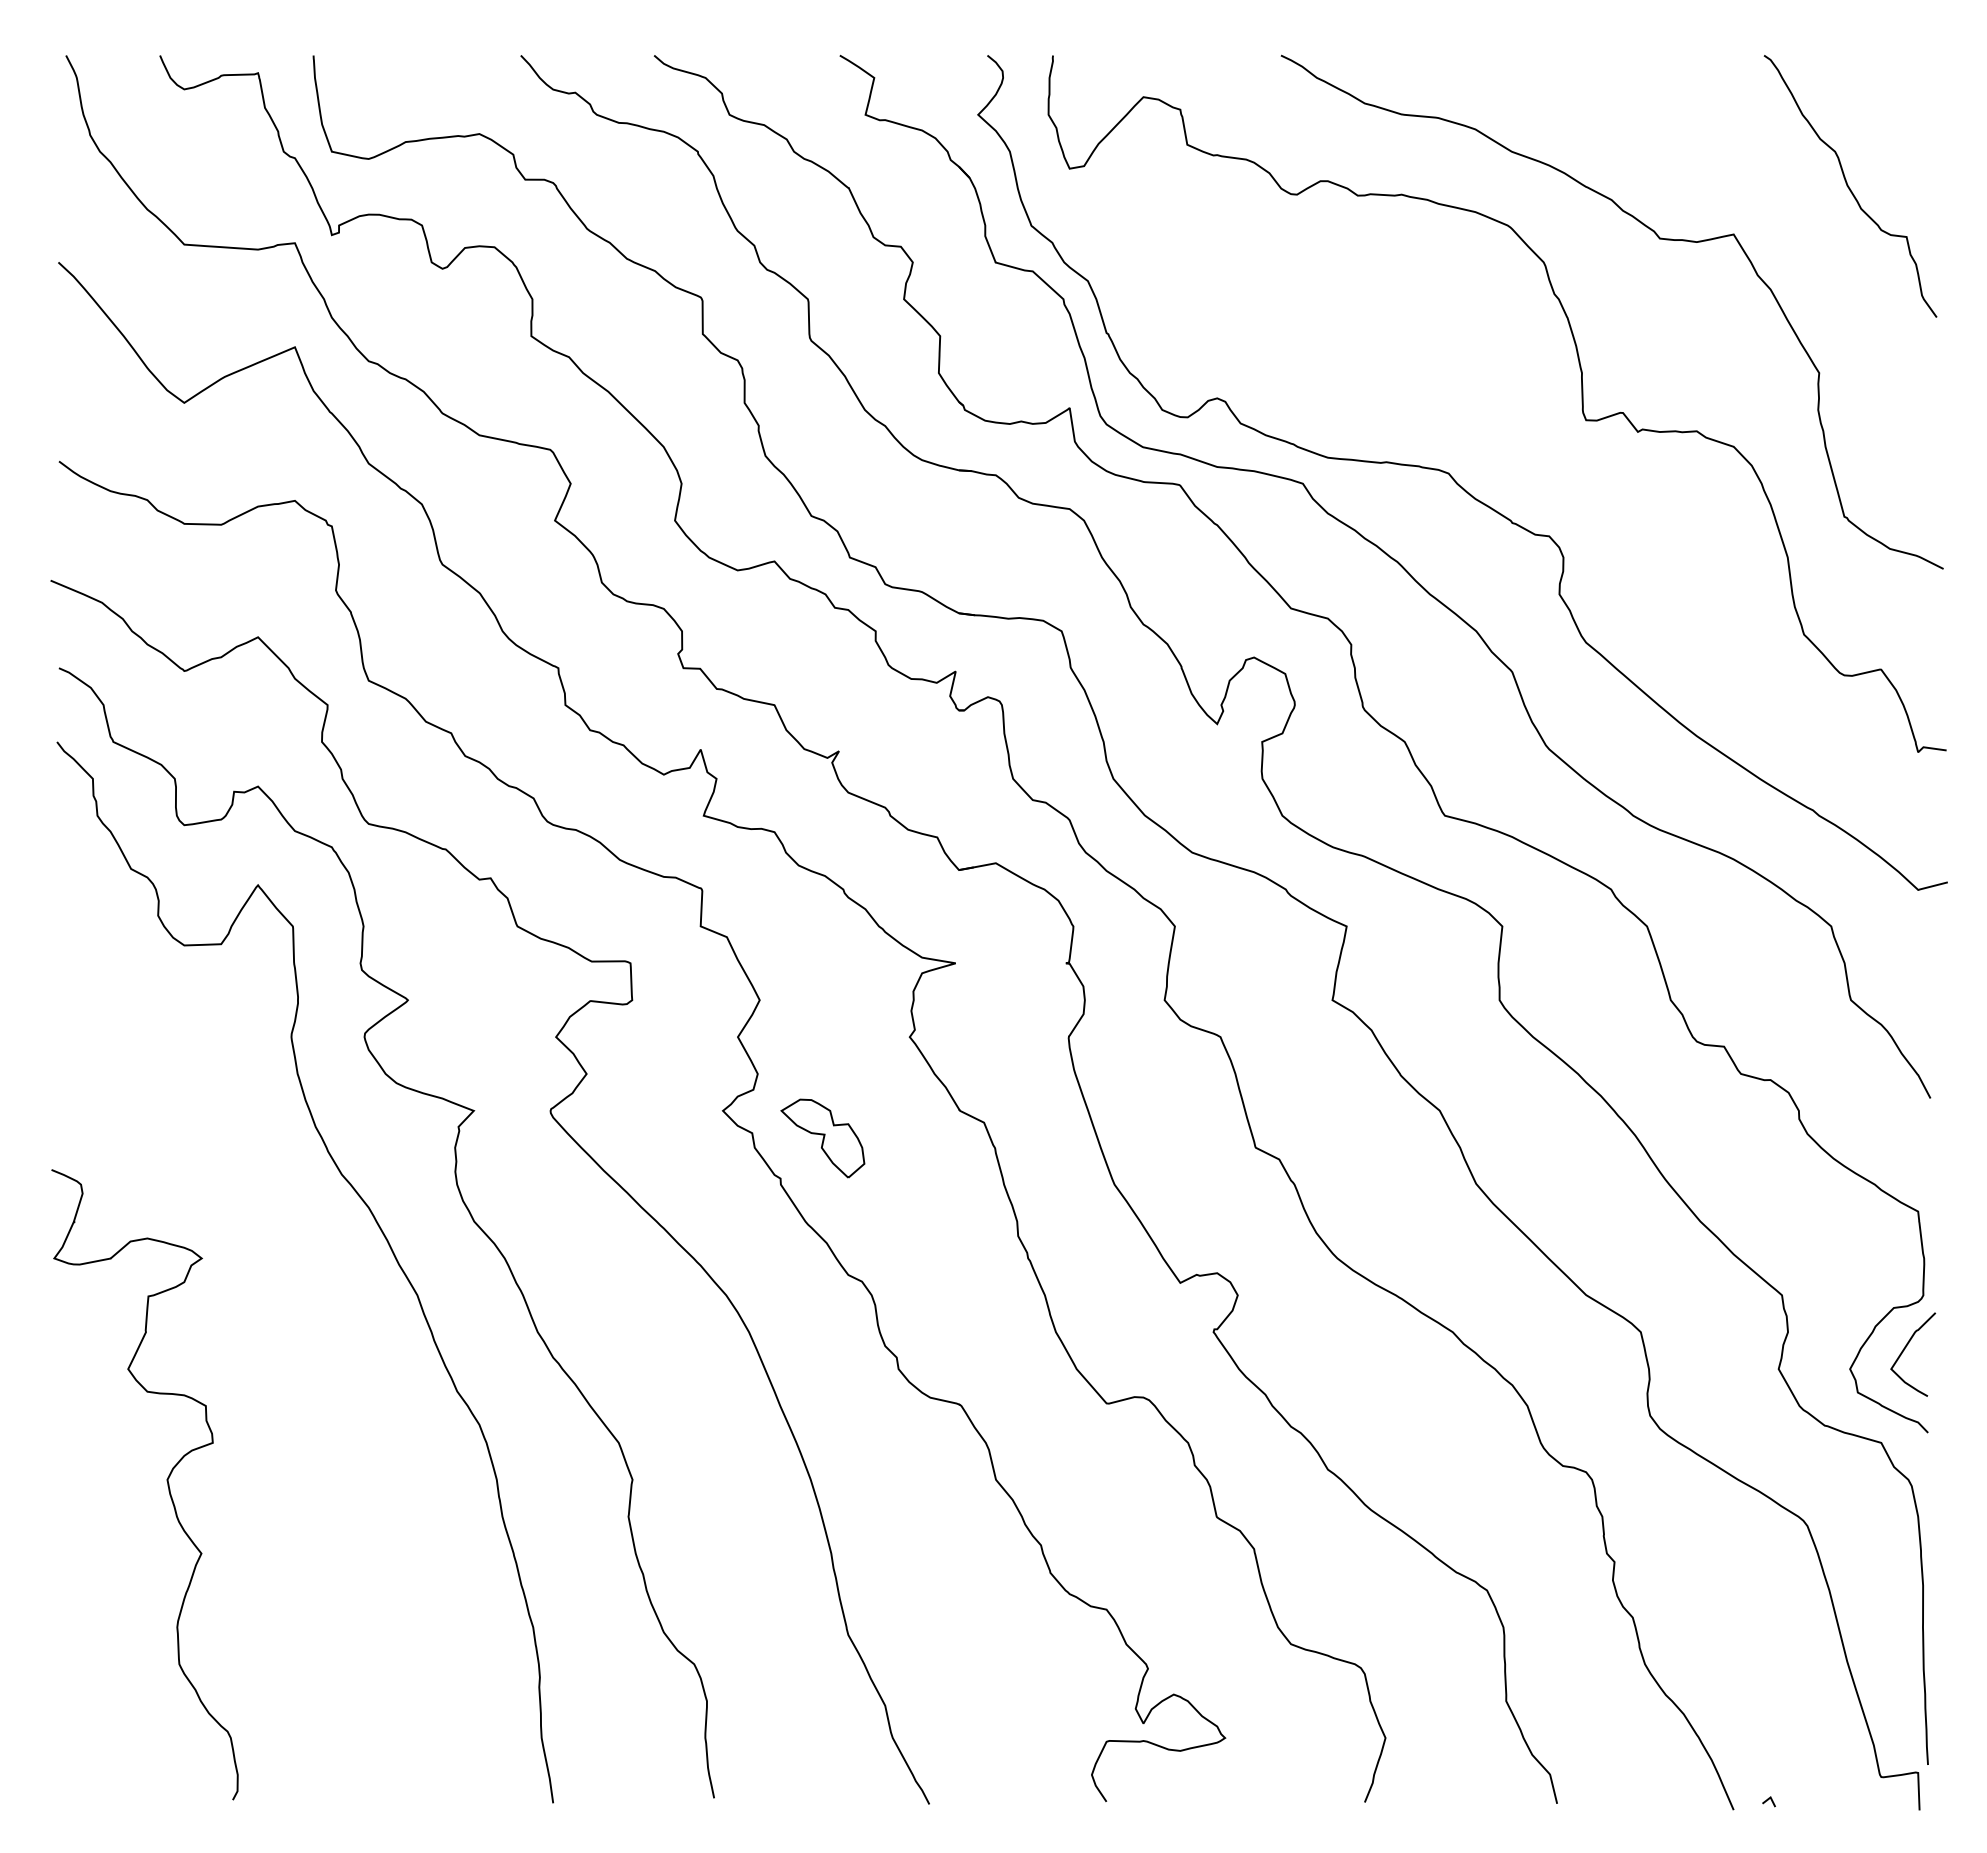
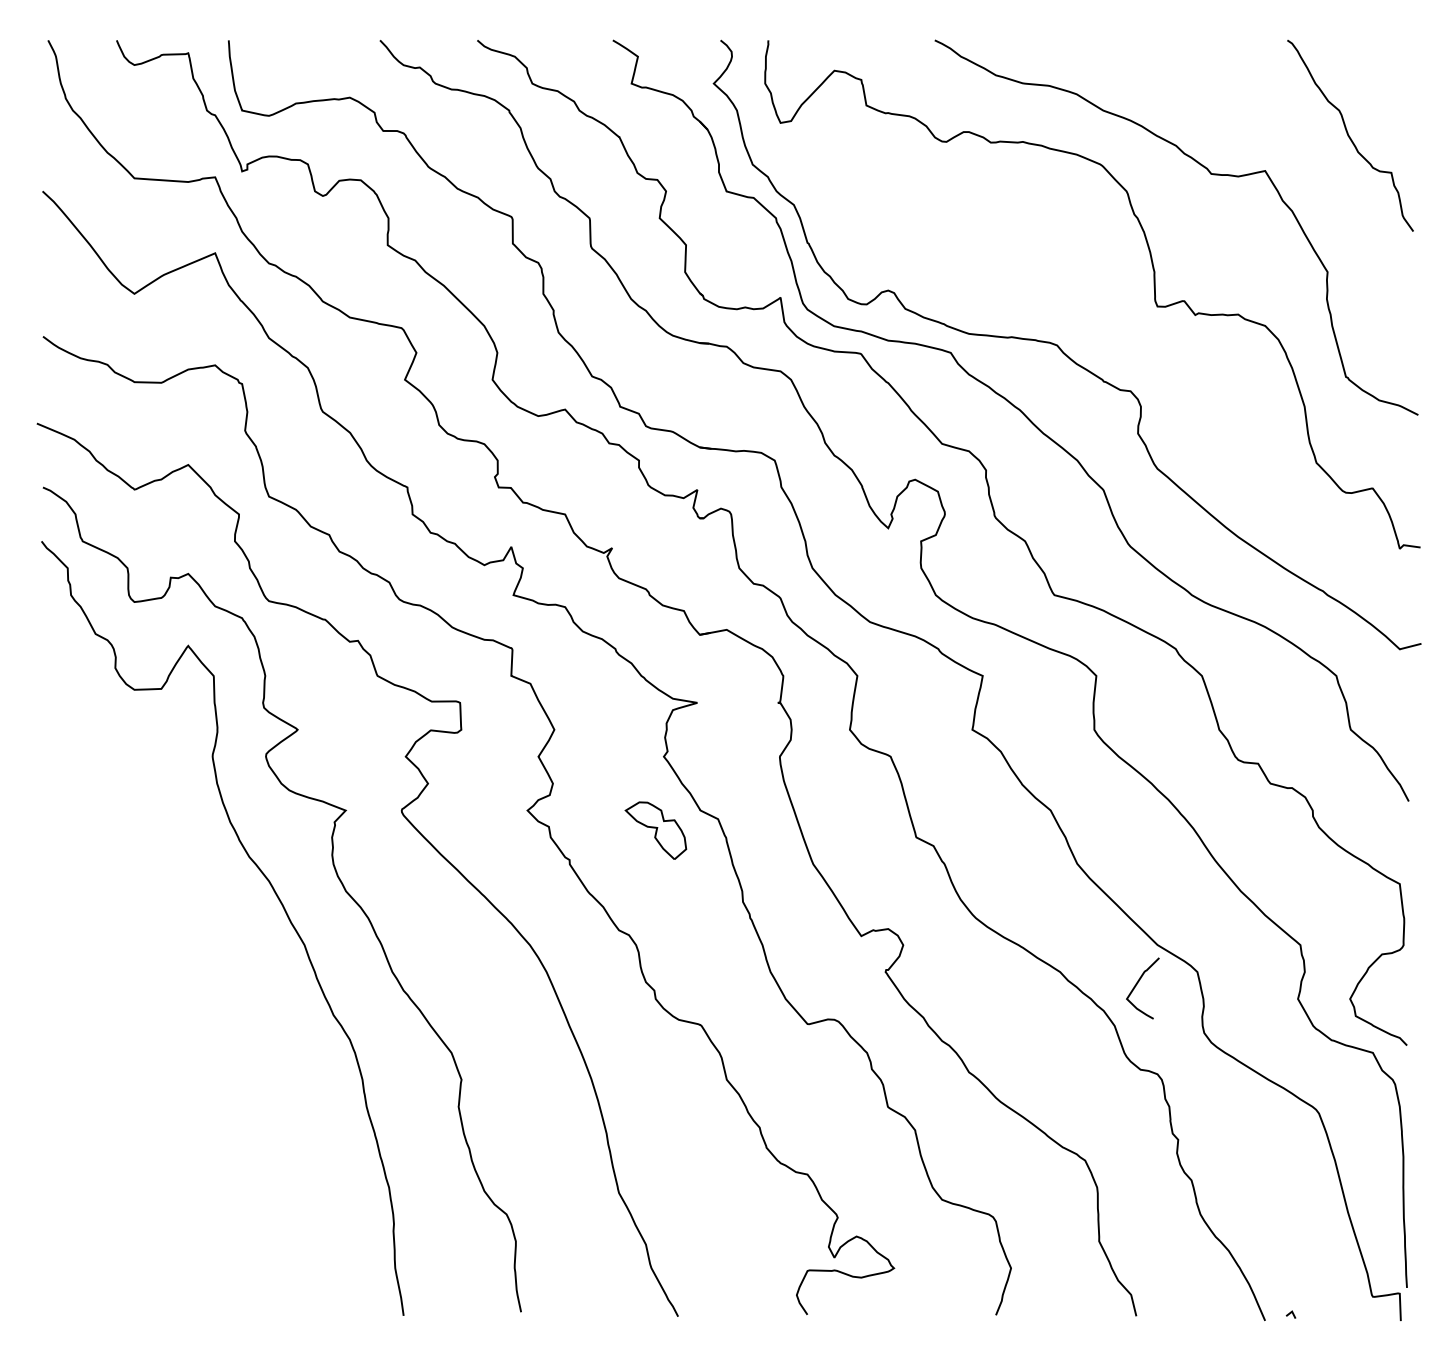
part: (822, 1138) -> (655, 830), moved
curve: (1905, 1349) -> (1137, 984), moved
curve: (166, 1481) -> (121, 1081), removed

